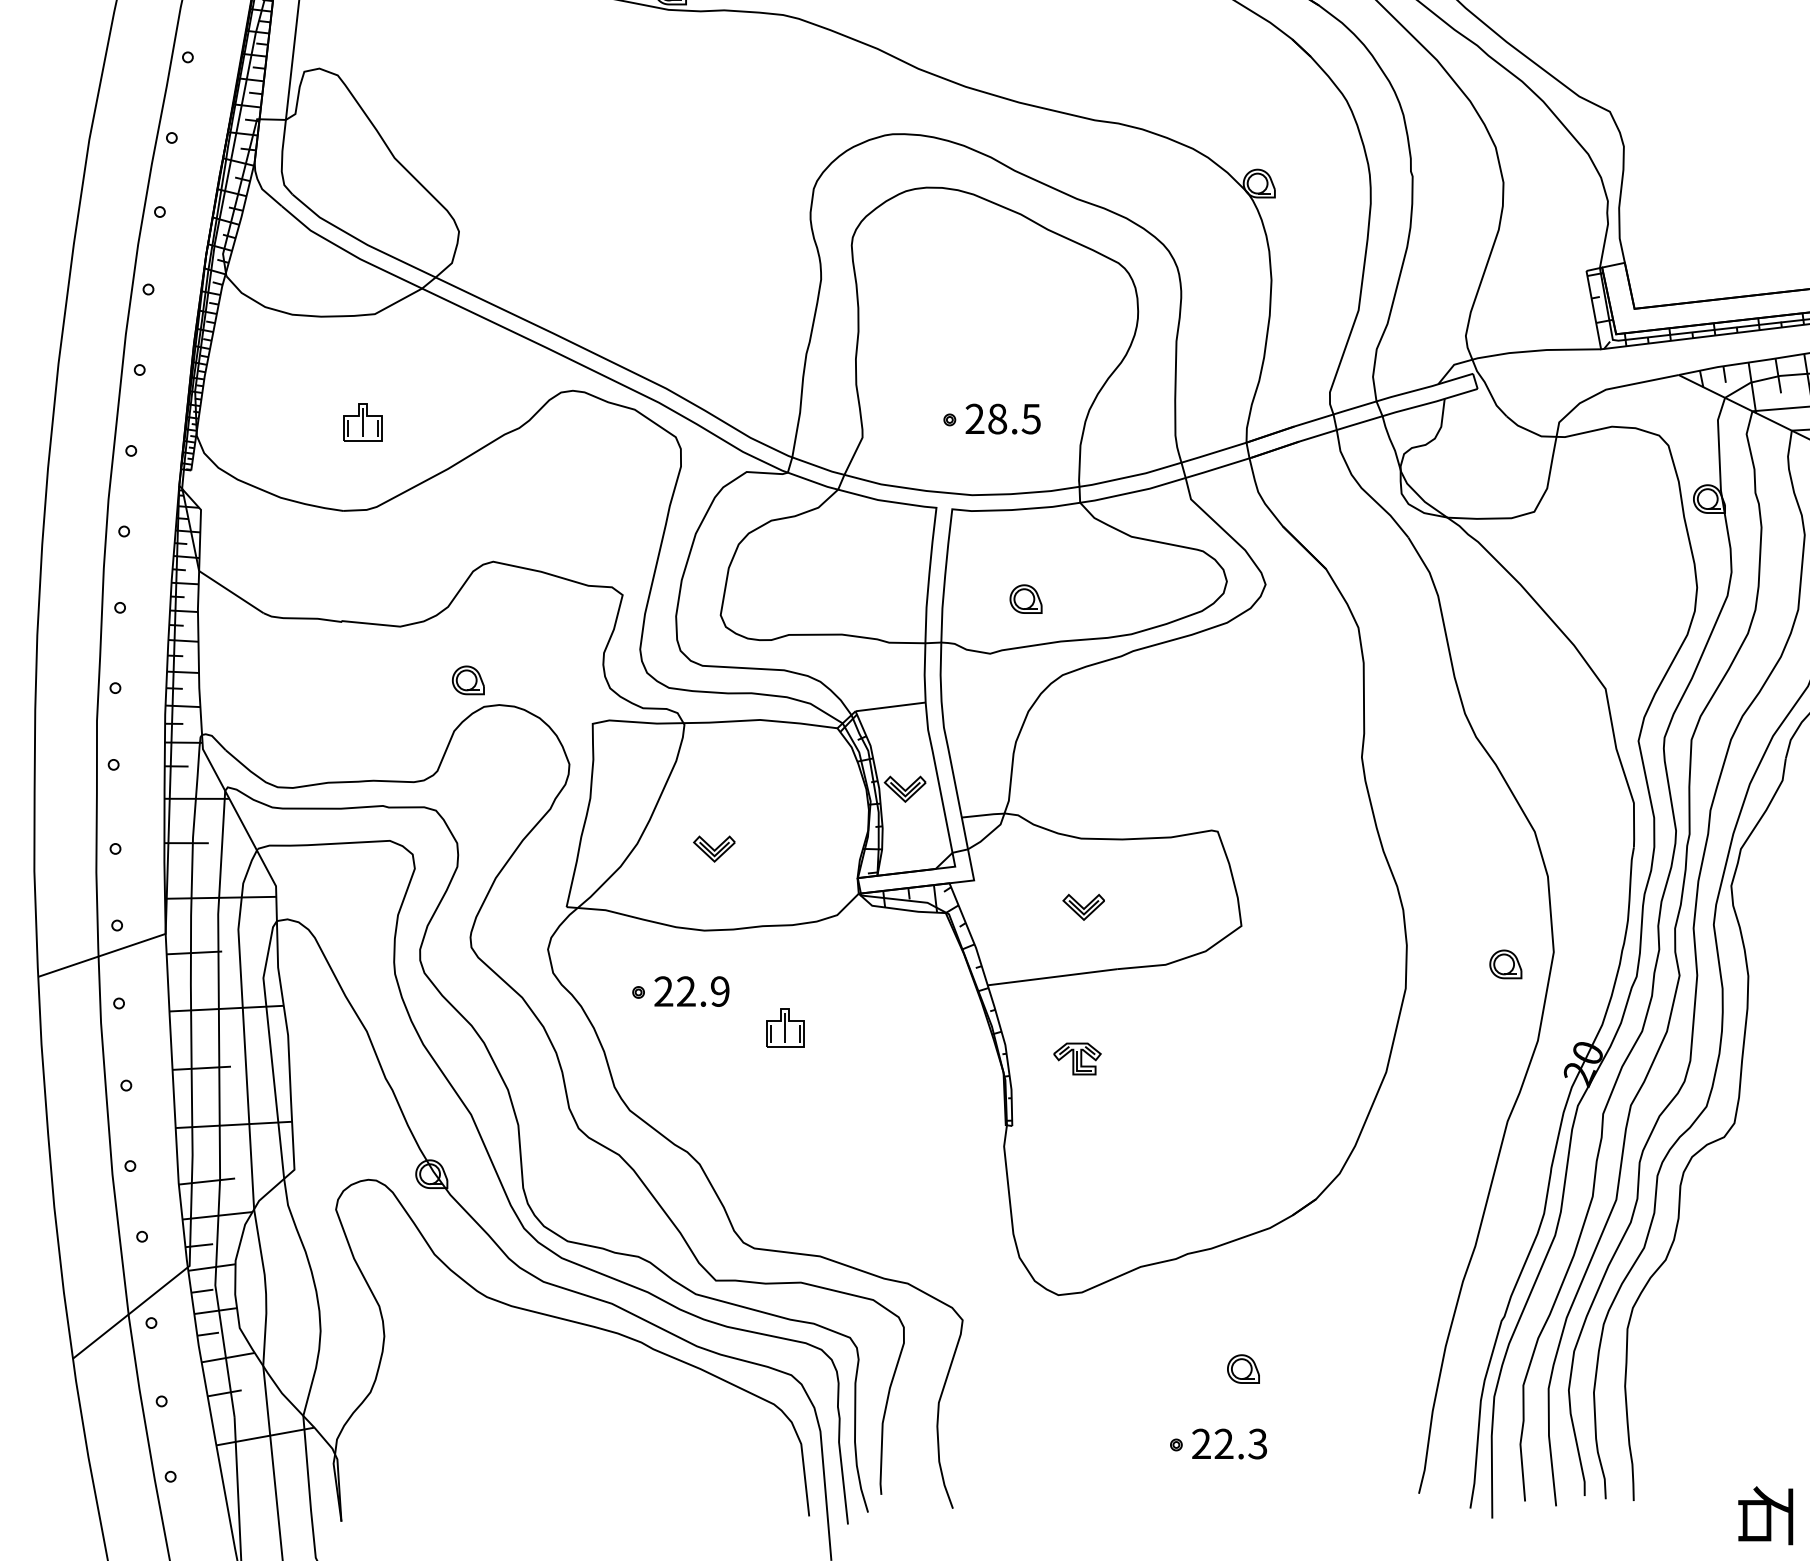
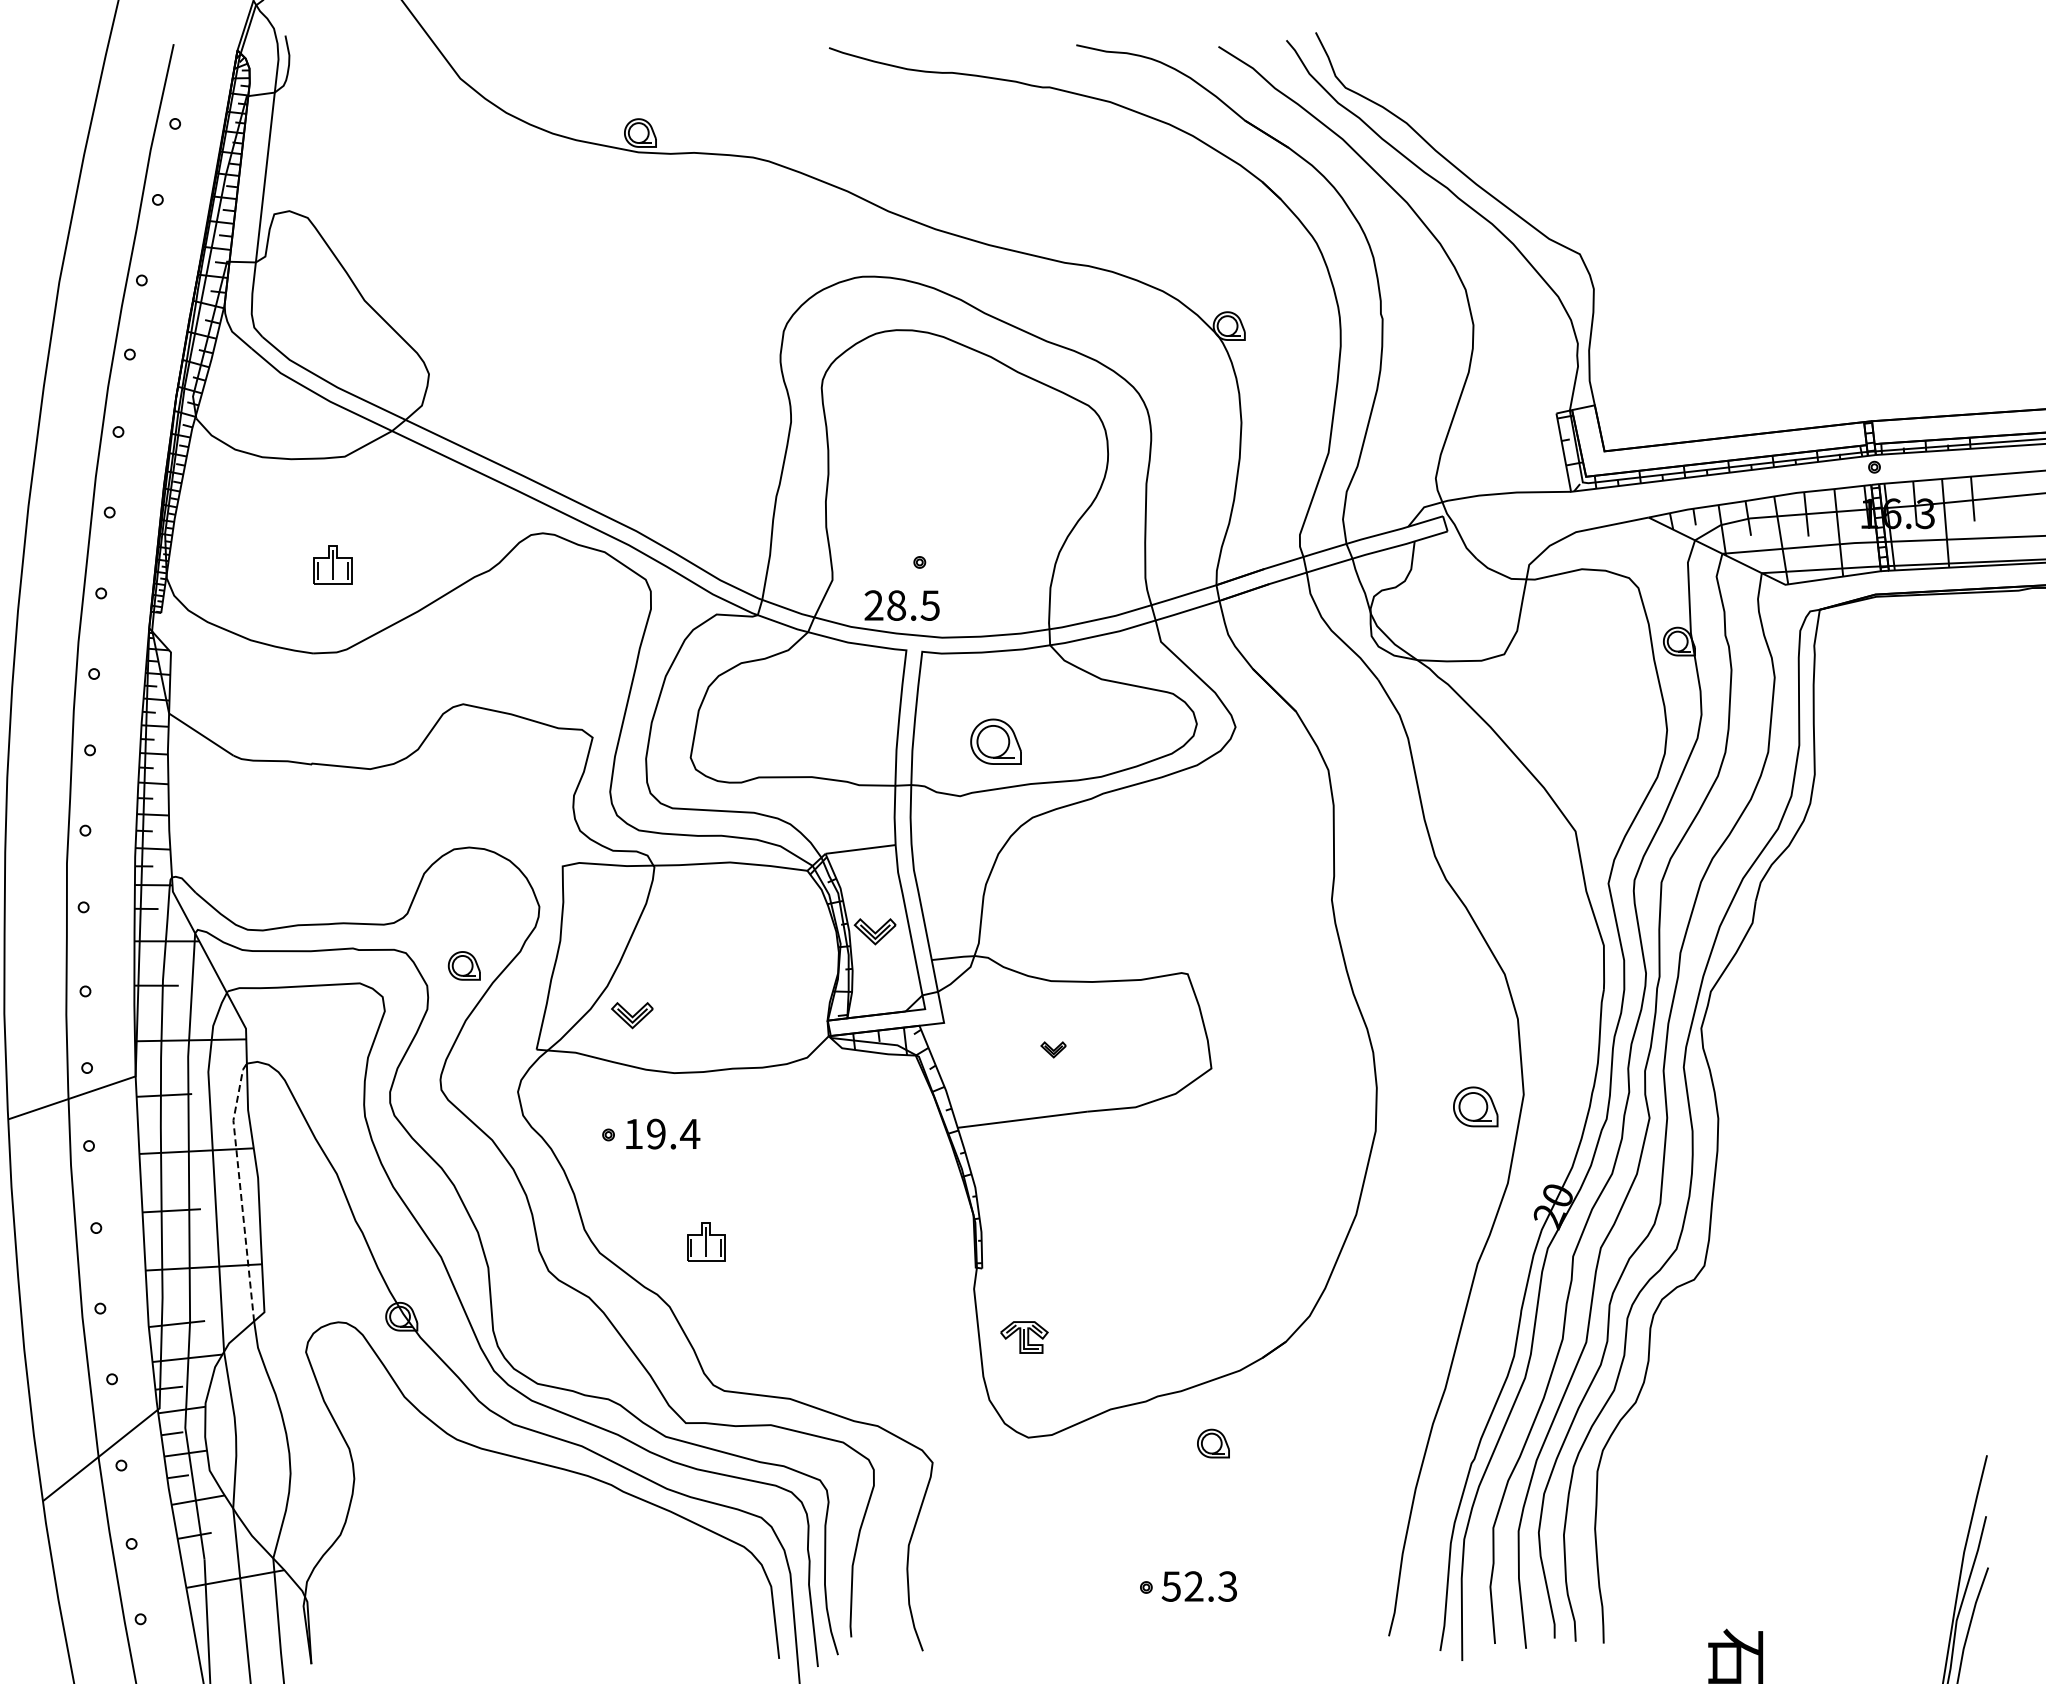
text: (1002, 418) -> (901, 605), moved
part: (1025, 598) -> (995, 741), size x1.6
part: (467, 679) -> (463, 965), moved
part: (714, 848) -> (632, 1015), moved
part: (1083, 906) -> (1053, 1049), size x0.6
part: (1505, 963) -> (1475, 1106), size x1.4
text: (692, 990) -> (662, 1133), 22.9 -> 19.4
part: (785, 1027) -> (706, 1241), moved
line: (270, 1047) -> (240, 1190), solid -> dashed
part: (1077, 1058) -> (1024, 1337), moved
part: (1243, 1368) -> (1213, 1443), moved
text: (1200, 1443) -> (1170, 1586), 22.3 -> 52.3

